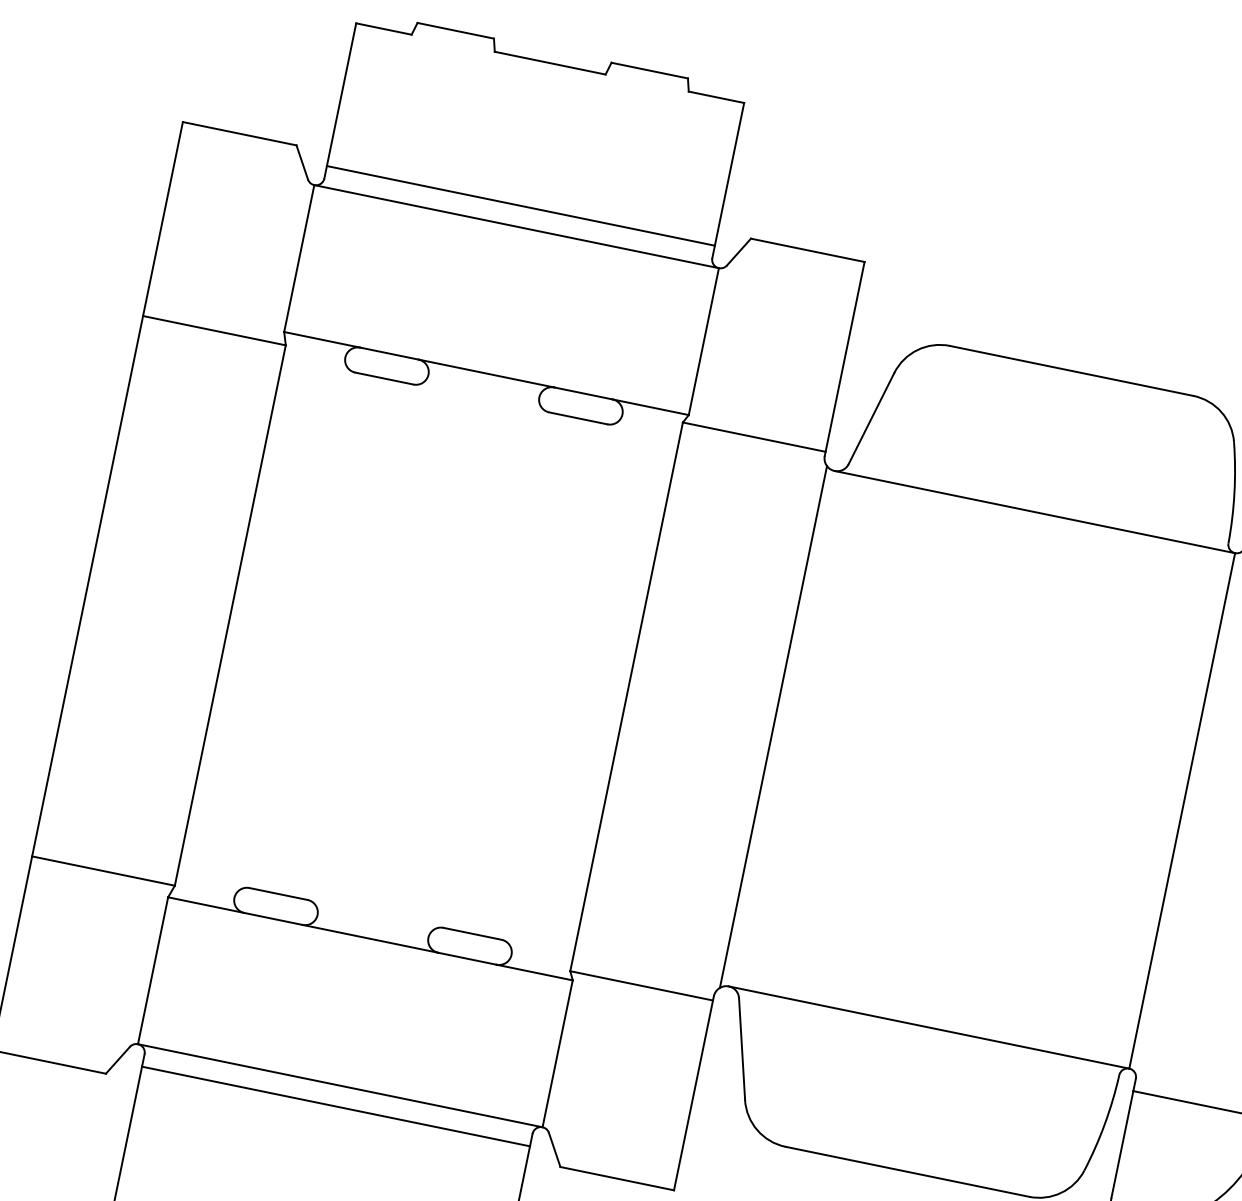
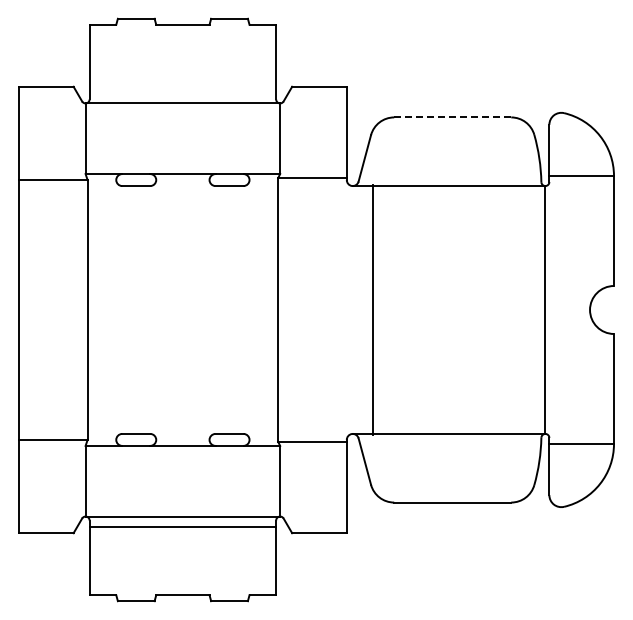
line: (520, 205) -> (182, 93), removed
line: (1071, 370) -> (452, 117), solid -> dashed
line: (773, 725) -> (372, 309), moved

